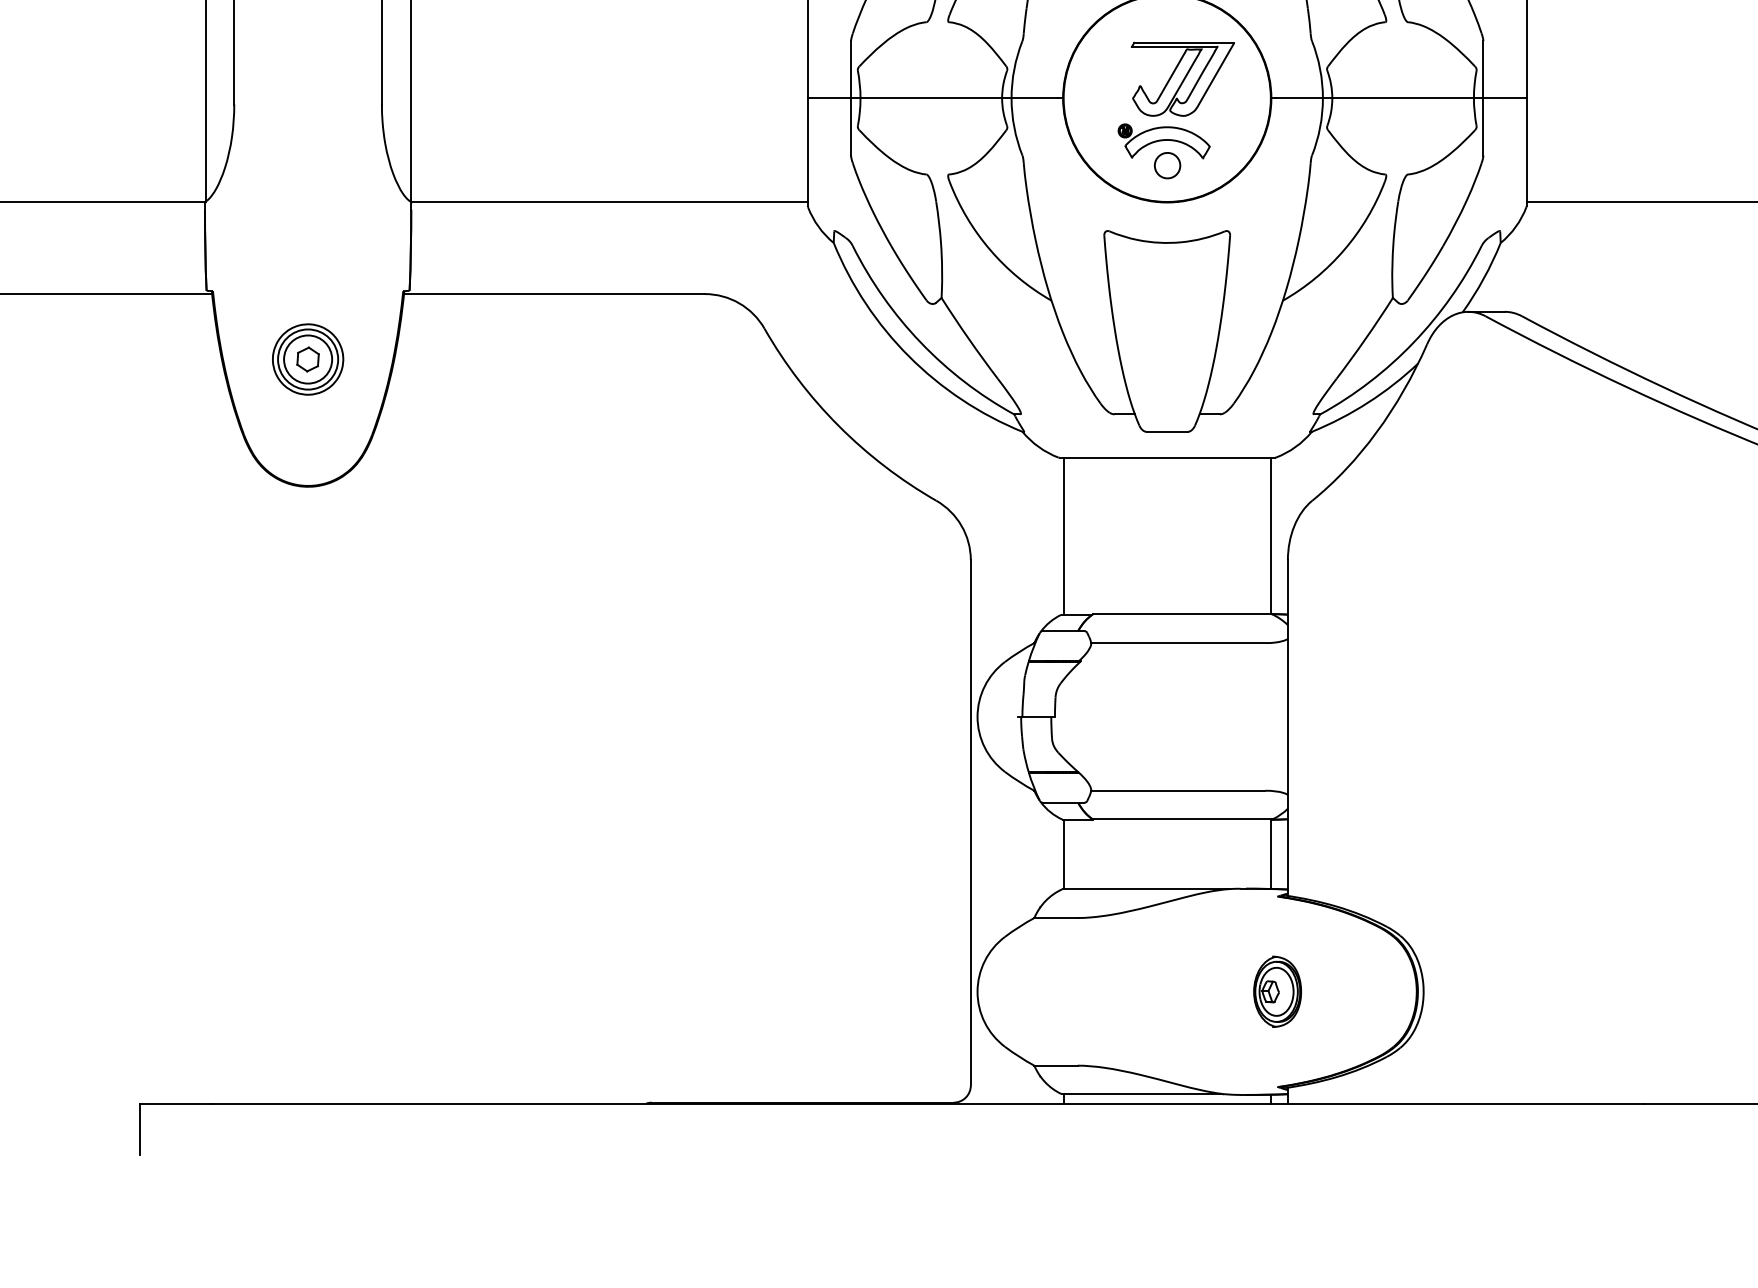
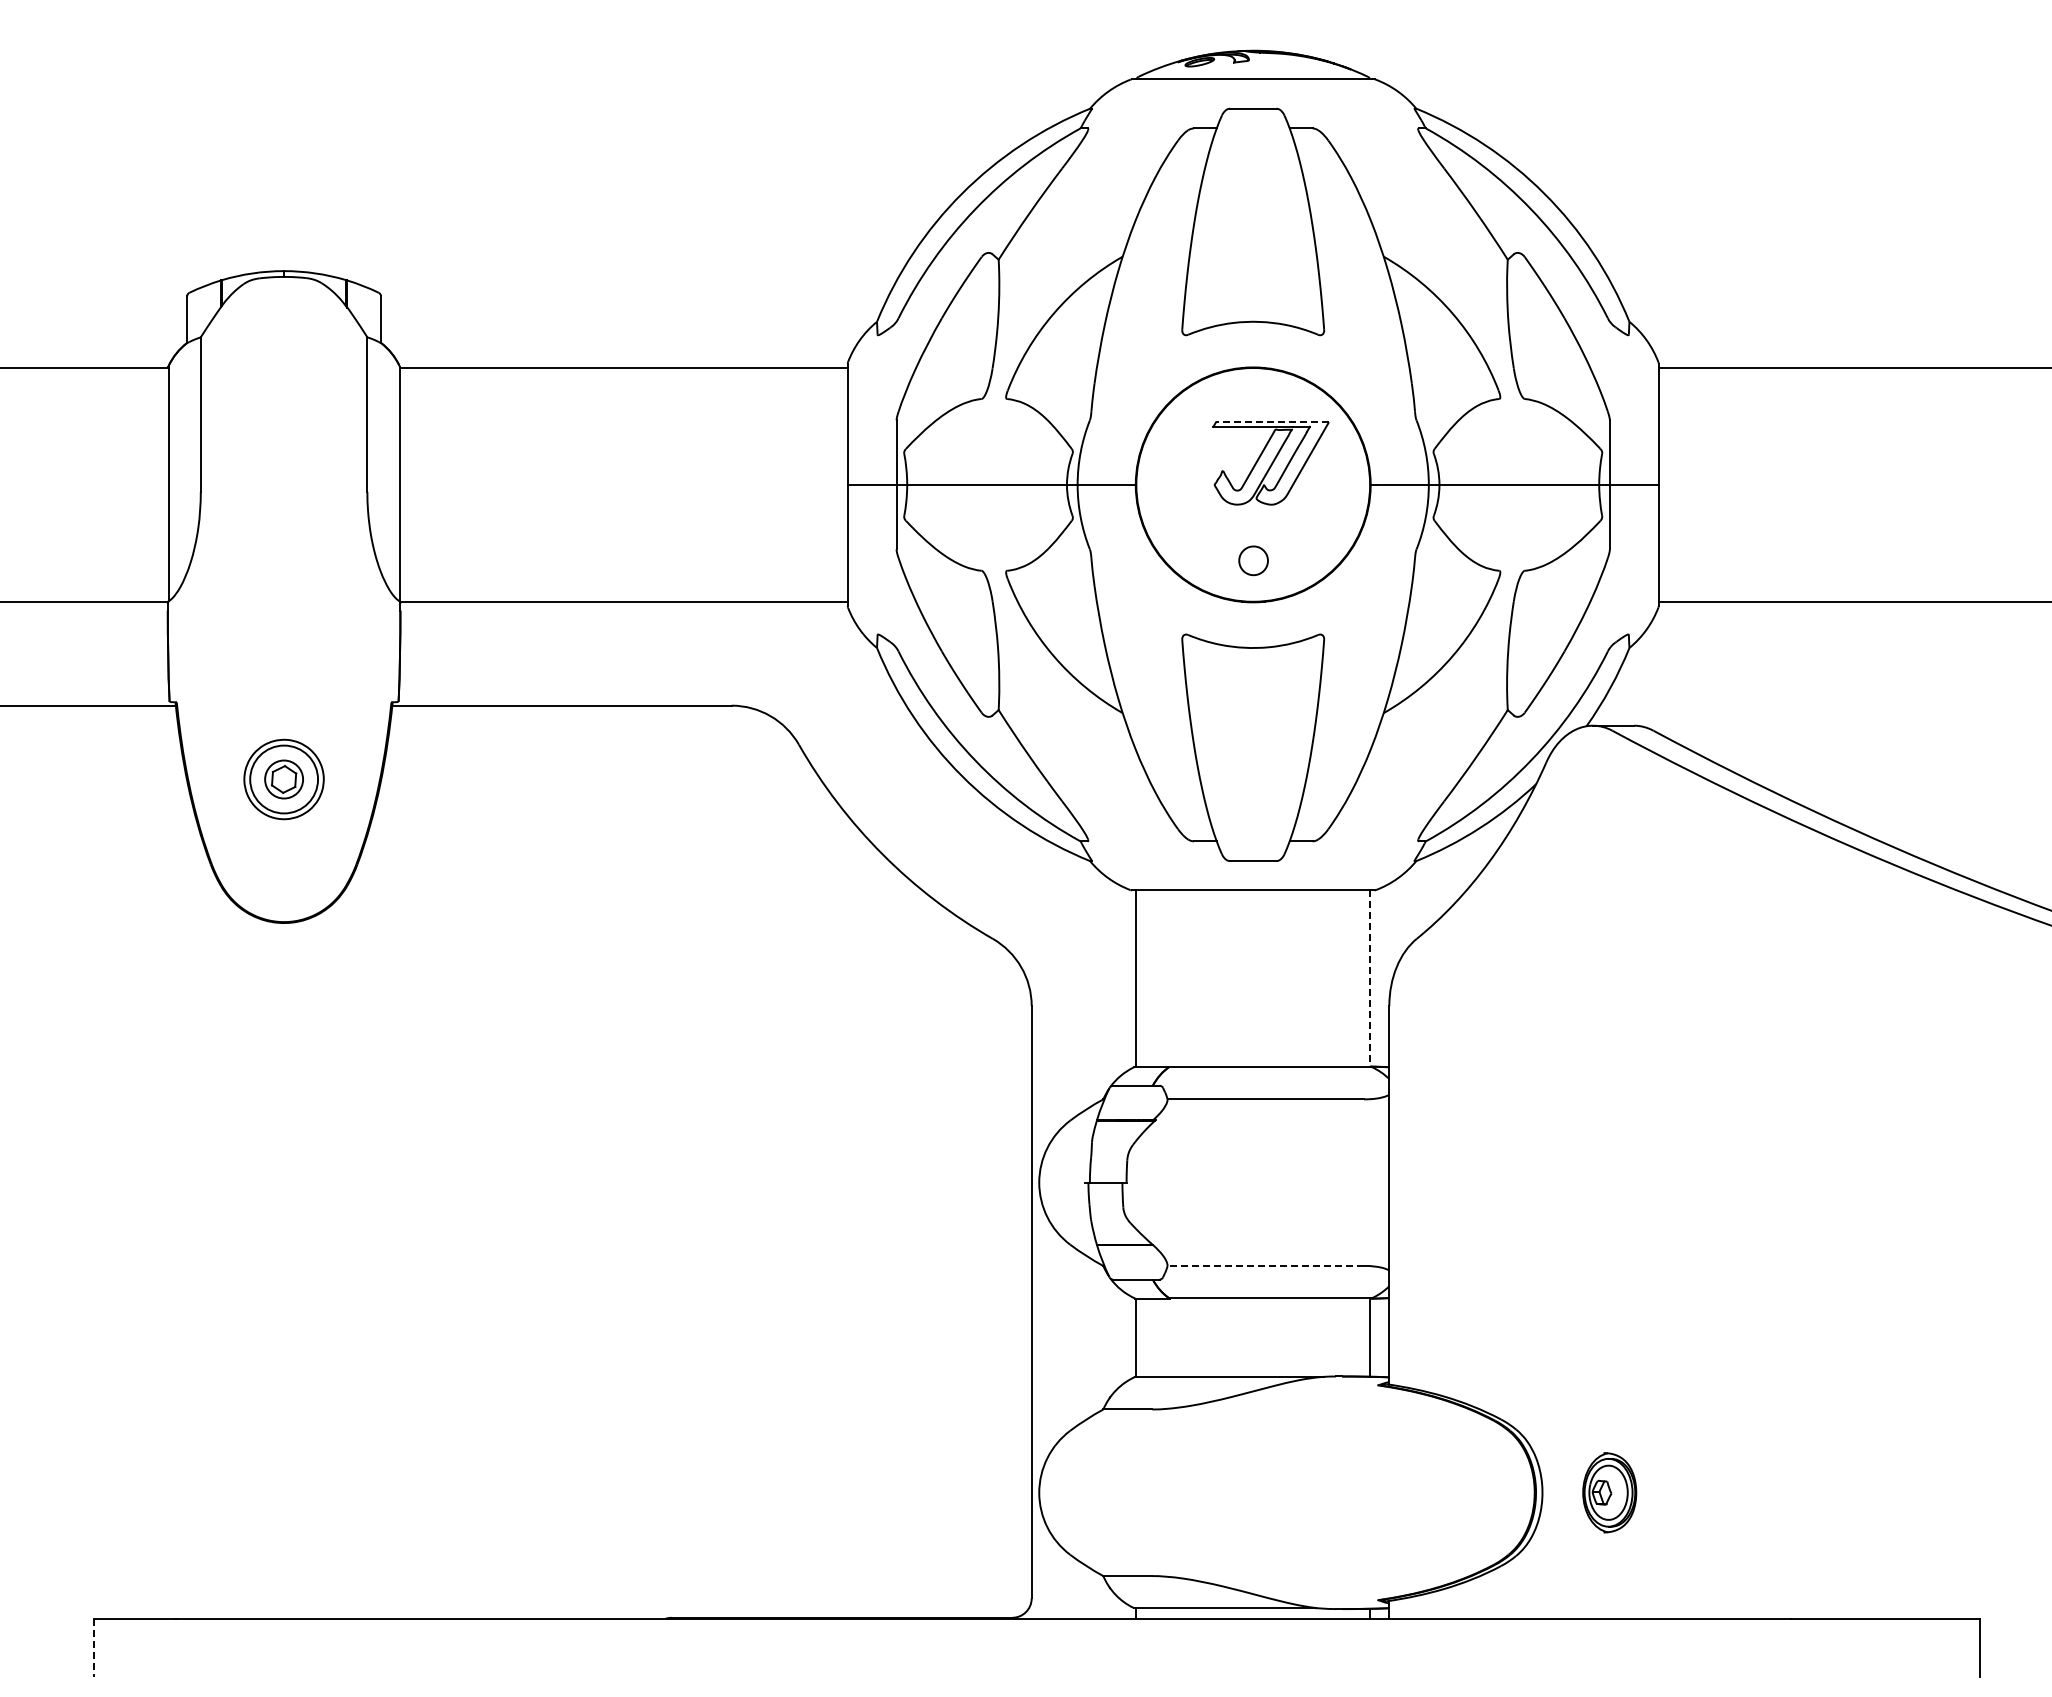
line: (1184, 43) -> (1272, 422), solid -> dashed
part: (1163, 141) -> (1249, 533), removed
circle: (307, 359) -> (283, 779), size x0.7
line: (1271, 536) -> (1370, 979), solid -> dashed
line: (1178, 790) -> (1265, 1265), solid -> dashed
part: (1277, 991) -> (1609, 1492), moved
line: (140, 1129) -> (94, 1648), solid -> dashed

